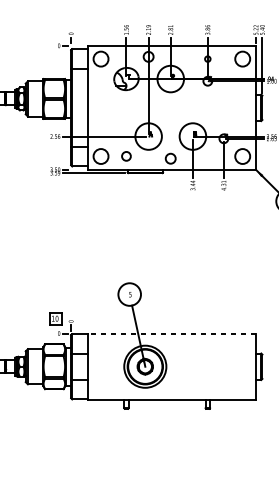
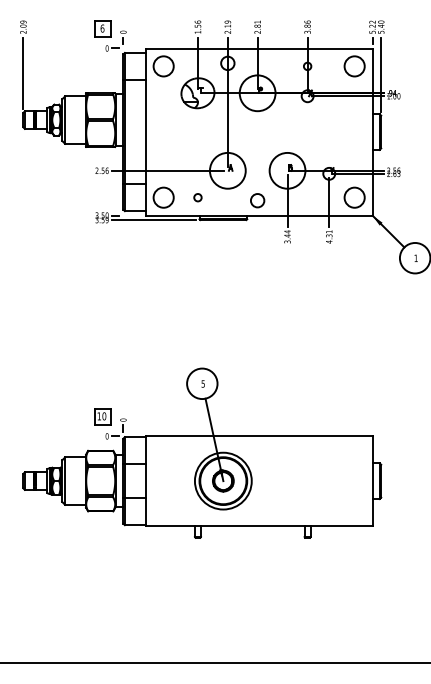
part: (55, 30) -> (102, 28), added
circle: (126, 156) -> (197, 197), size x0.62
line: (171, 333) -> (258, 436), dashed -> solid

